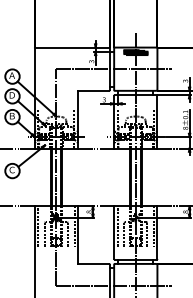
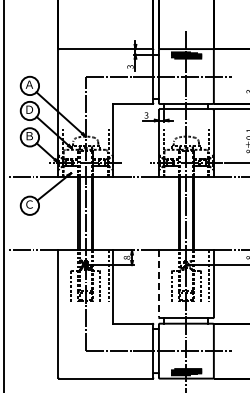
line: (38, 225) -> (62, 275), removed
line: (117, 225) -> (163, 275), removed
line: (113, 233) -> (158, 284), solid -> dashed

